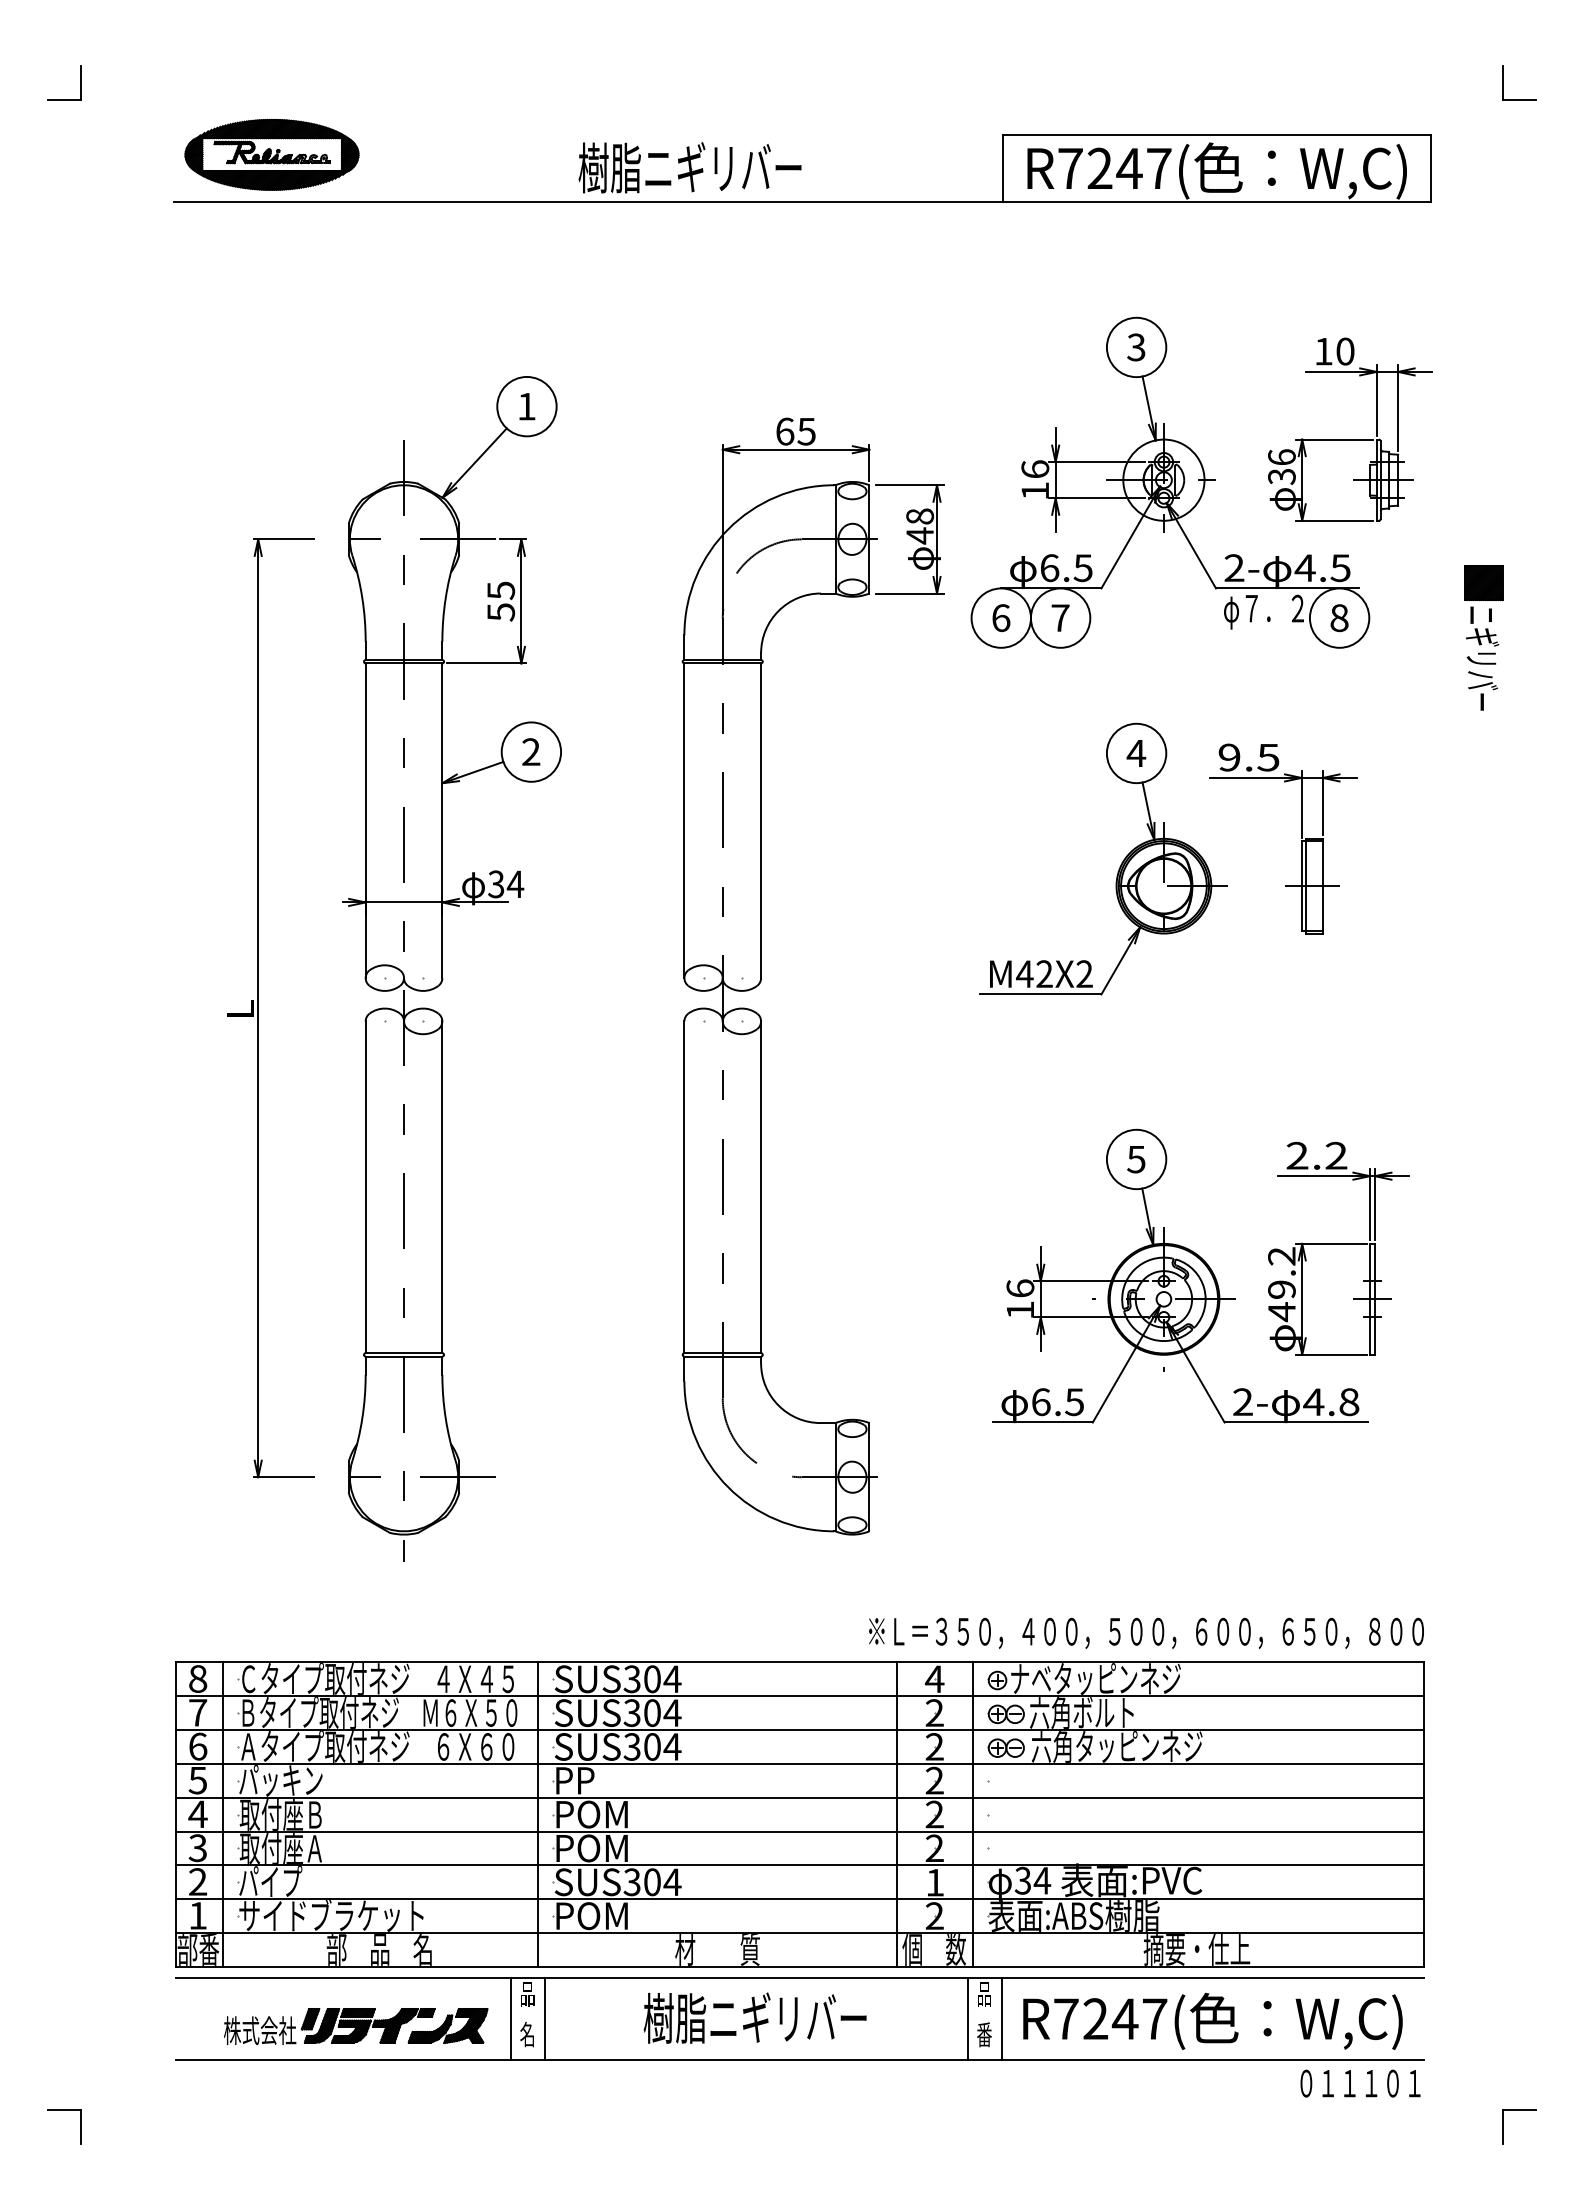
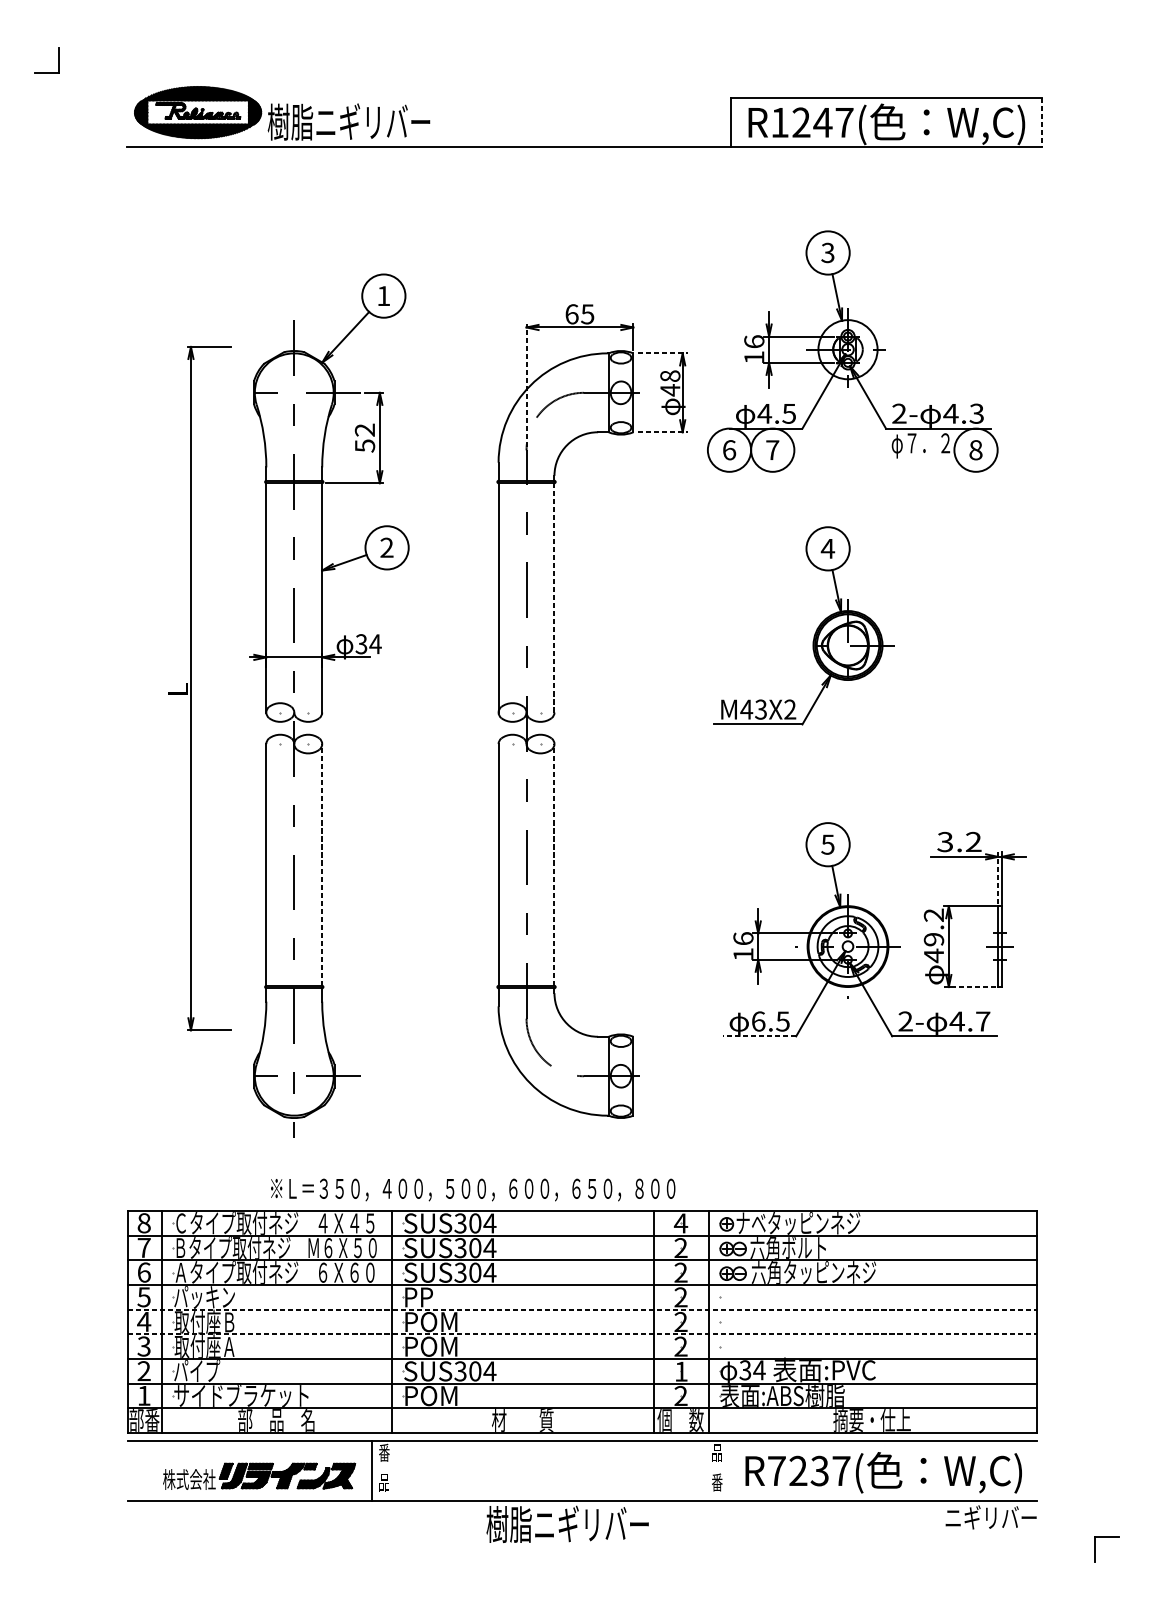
part: (1503, 82) -> (1095, 59), removed
part: (689, 167) -> (348, 121), moved
text: (1070, 168) -> (779, 122), R7247( -> R1247(
line: (1430, 168) -> (1042, 122), solid -> dashed
part: (1350, 439) -> (983, 320), removed
line: (909, 485) -> (662, 353), solid -> dashed
line: (722, 529) -> (526, 385), solid -> dashed
text: (1340, 567) -> (976, 413), 4.5 -> 4.3
text: (1049, 568) -> (764, 414), 6.5 -> 4.5
text: (501, 590) -> (365, 430), 55 -> 52
line: (909, 593) -> (662, 432), solid -> dashed
part: (1483, 637) -> (1080, 464), removed
line: (761, 820) -> (554, 597), solid -> dashed
part: (1301, 838) -> (948, 610), removed
text: (1044, 974) -> (760, 709), M42X2 -> M43X2
part: (258, 1008) -> (191, 688), moved
text: (1297, 1155) -> (945, 841), 2.2 -> 3.2
line: (442, 1187) -> (322, 865), solid -> dashed
line: (761, 1187) -> (554, 865), solid -> dashed
line: (1369, 1204) -> (997, 877), solid -> dashed
line: (1331, 1354) -> (970, 986), solid -> dashed
text: (1349, 1402) -> (983, 1021), 4.8 -> 4.7
line: (1042, 1422) -> (759, 1036), solid -> dashed
text: (1146, 1632) -> (473, 1189), moved
line: (800, 1797) -> (583, 1309), solid -> dashed
line: (800, 1831) -> (583, 1334), solid -> dashed
text: (527, 1993) -> (384, 1452), 品 -> 番
part: (754, 2017) -> (567, 1523), moved
line: (544, 2018) -> (396, 1470), removed
line: (967, 2018) -> (704, 1470), removed
line: (1001, 2018) -> (729, 1470), removed
text: (1124, 2019) -> (819, 1471), R7247( -> R7237(
text: (527, 2034) -> (384, 1482), 名 -> 品
text: (1360, 2082) -> (991, 1517), ０１１１０１ -> ニギリバー
part: (64, 2110) -> (46, 1537), removed

